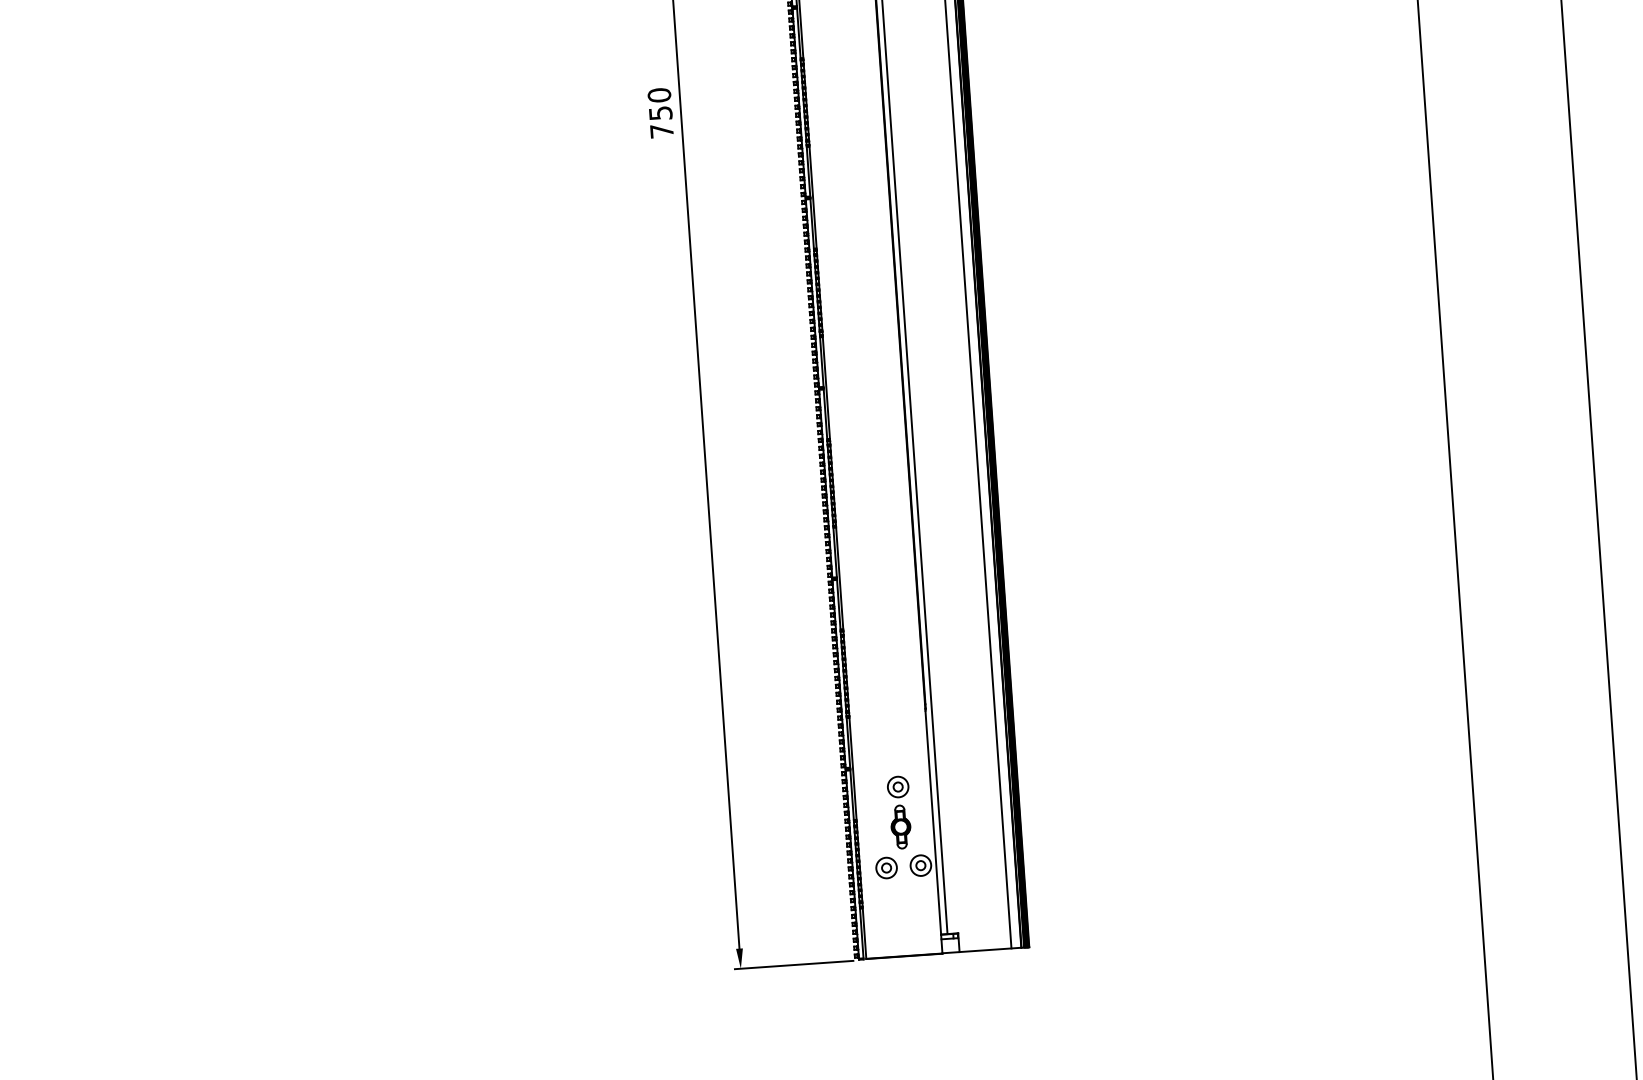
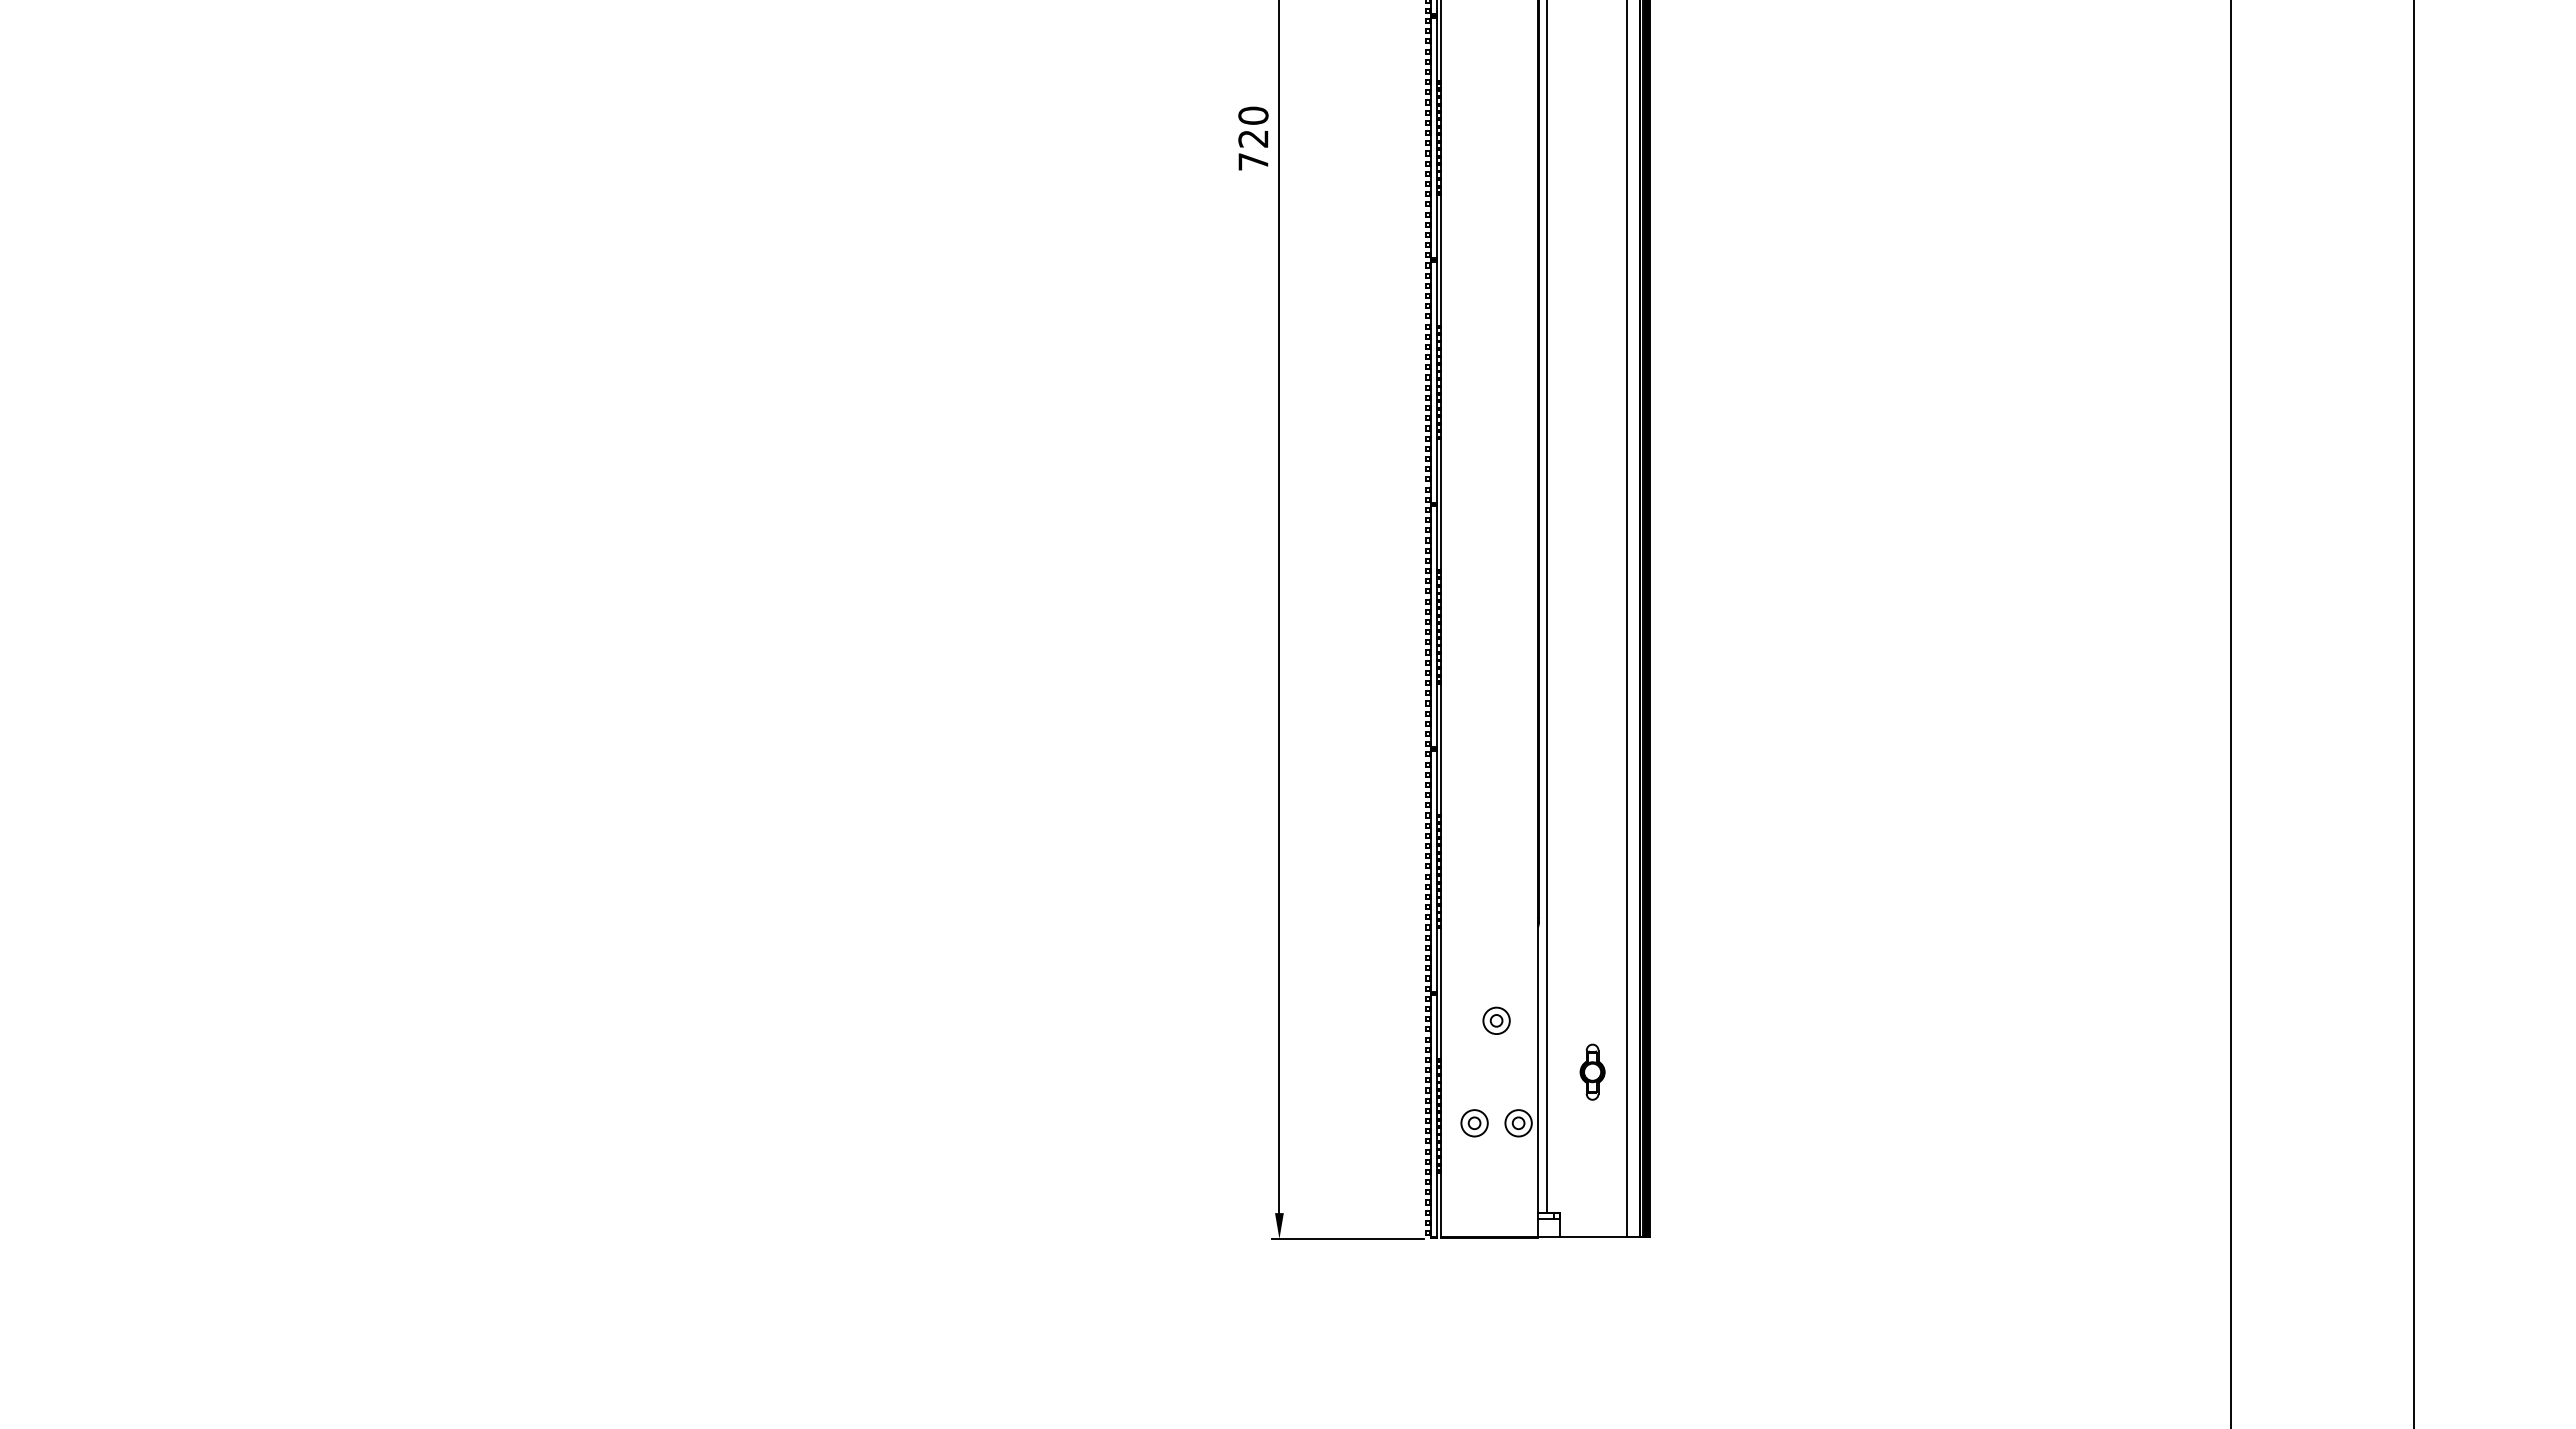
text: (660, 113) -> (1253, 138), 750 -> 720
part: (900, 826) -> (1592, 1071), moved

